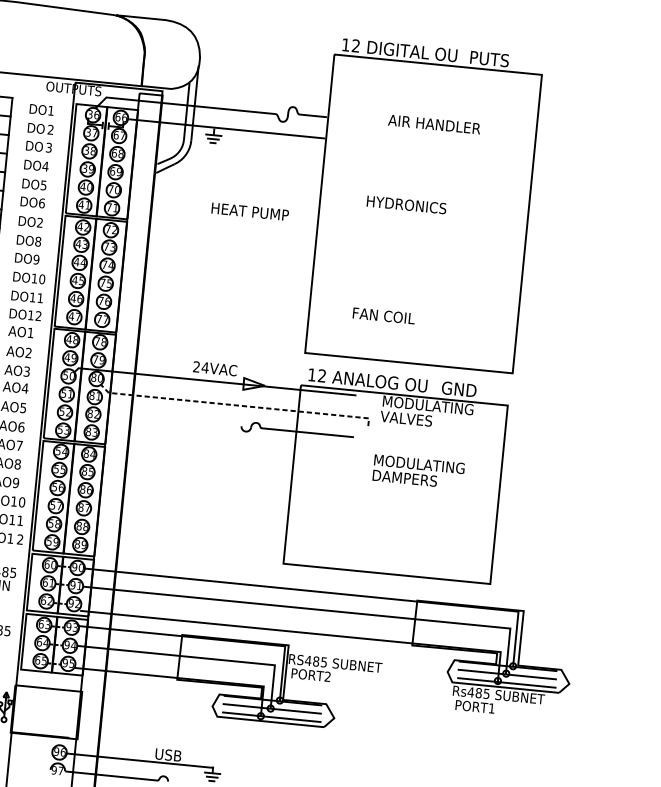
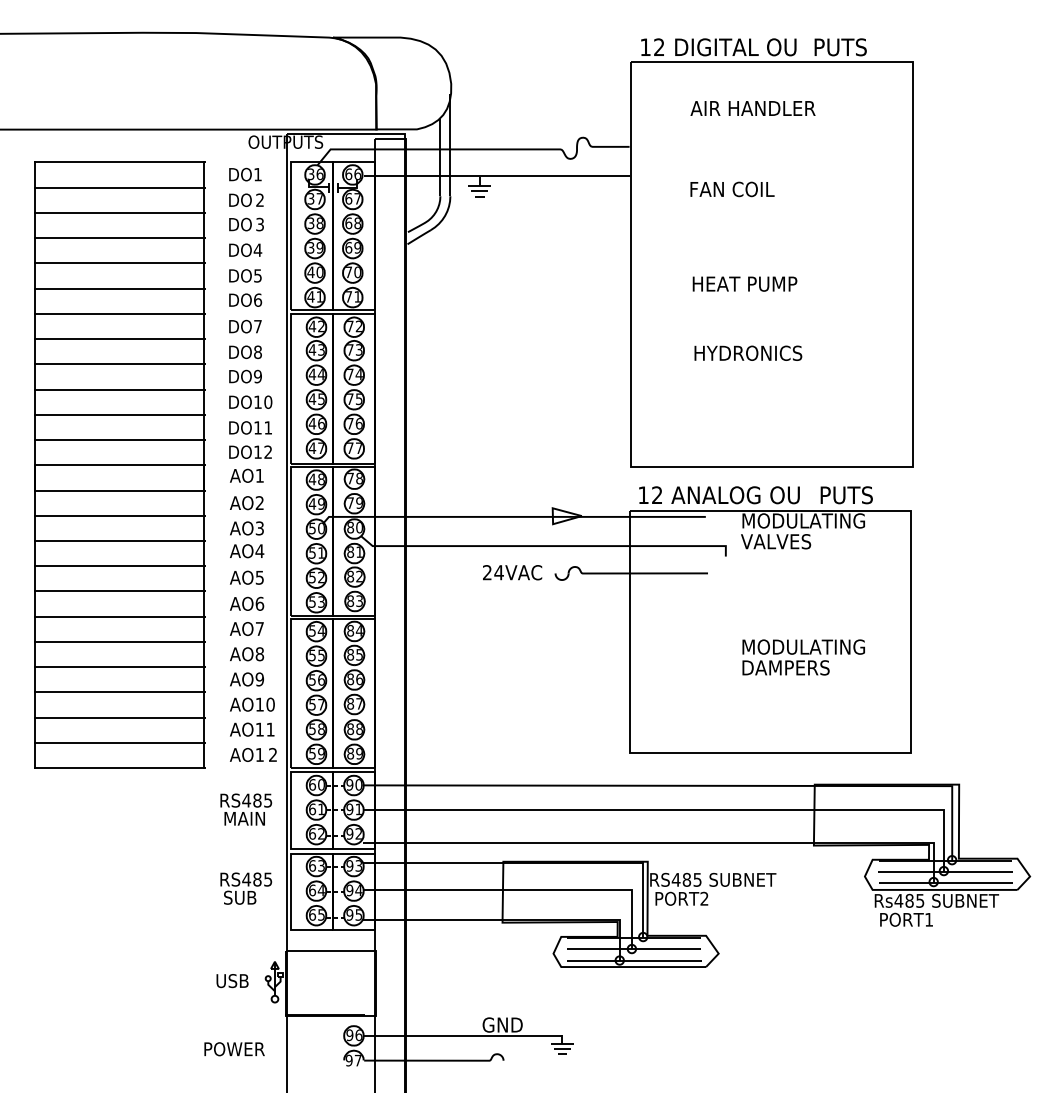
text: (434, 124) -> (752, 108), moved
text: (406, 204) -> (748, 352), moved
text: (249, 211) -> (744, 283), moved
text: (39, 222) -> (257, 326), DO2 -> DO7
text: (384, 316) -> (732, 189), moved
text: (215, 368) -> (512, 572), moved
text: (460, 389) -> (845, 495), GND -> PUTS
line: (236, 405) -> (546, 546), dashed -> solid
text: (418, 471) -> (803, 657), moved
text: (169, 754) -> (502, 1024), USB -> GND

